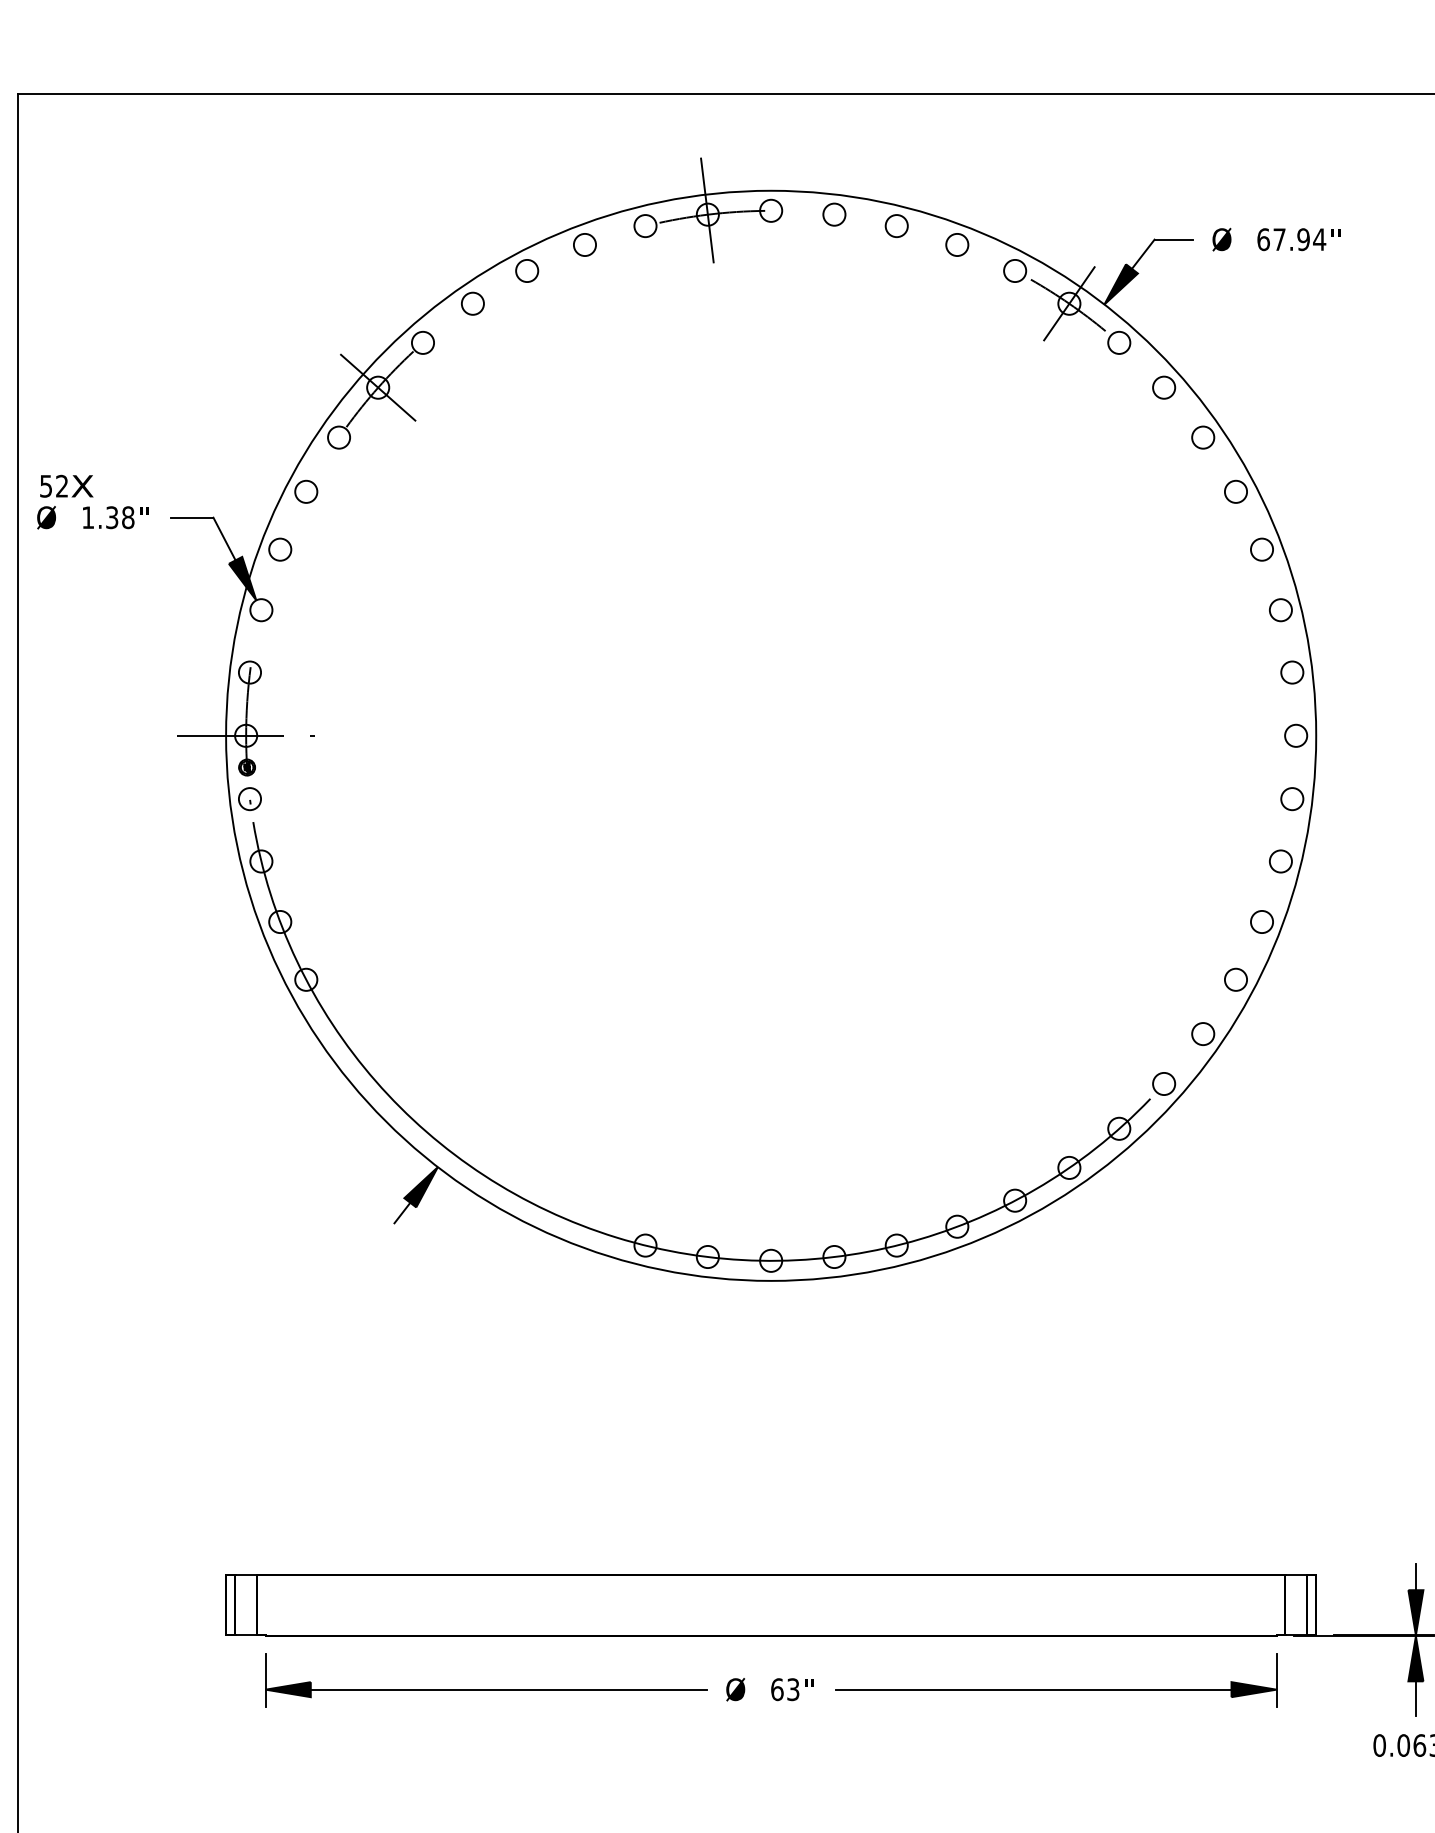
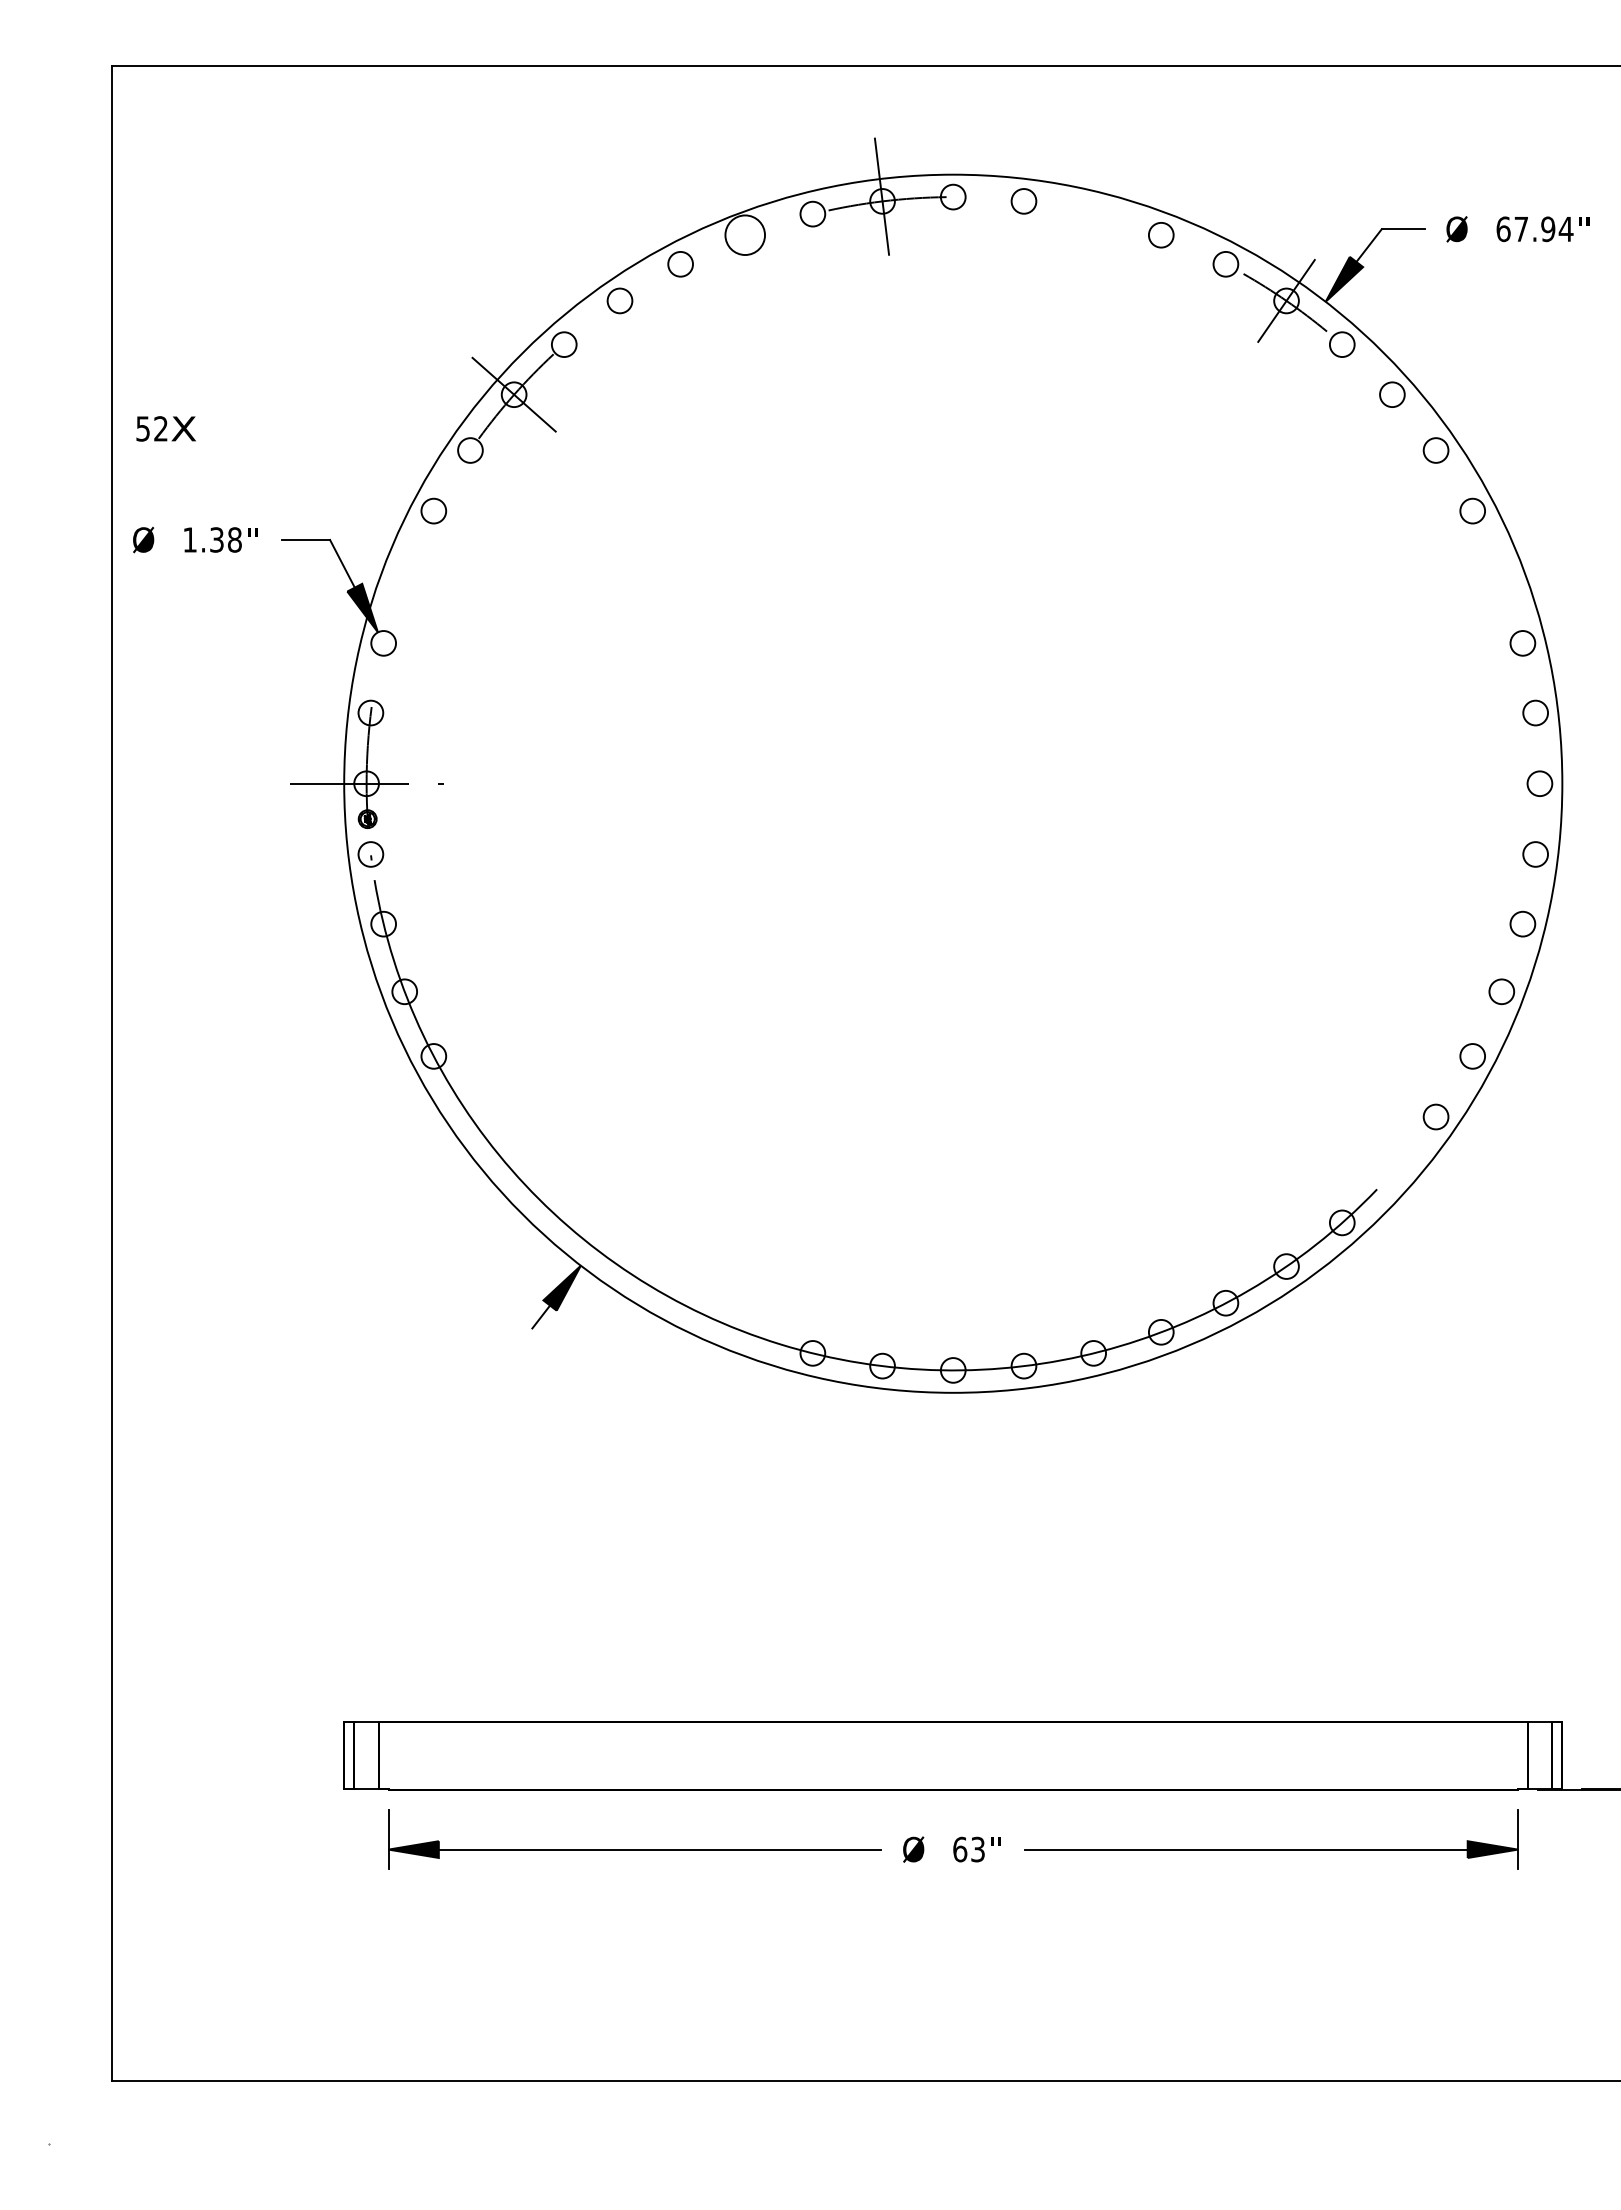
circle: (896, 225) -> (1093, 213), removed
circle: (584, 244) -> (744, 234), size x1.6
text: (66, 485) -> (165, 428), moved
circle: (280, 549) -> (404, 575), removed
circle: (1261, 549) -> (1501, 575), removed
circle: (1164, 1083) -> (1392, 1172), removed

